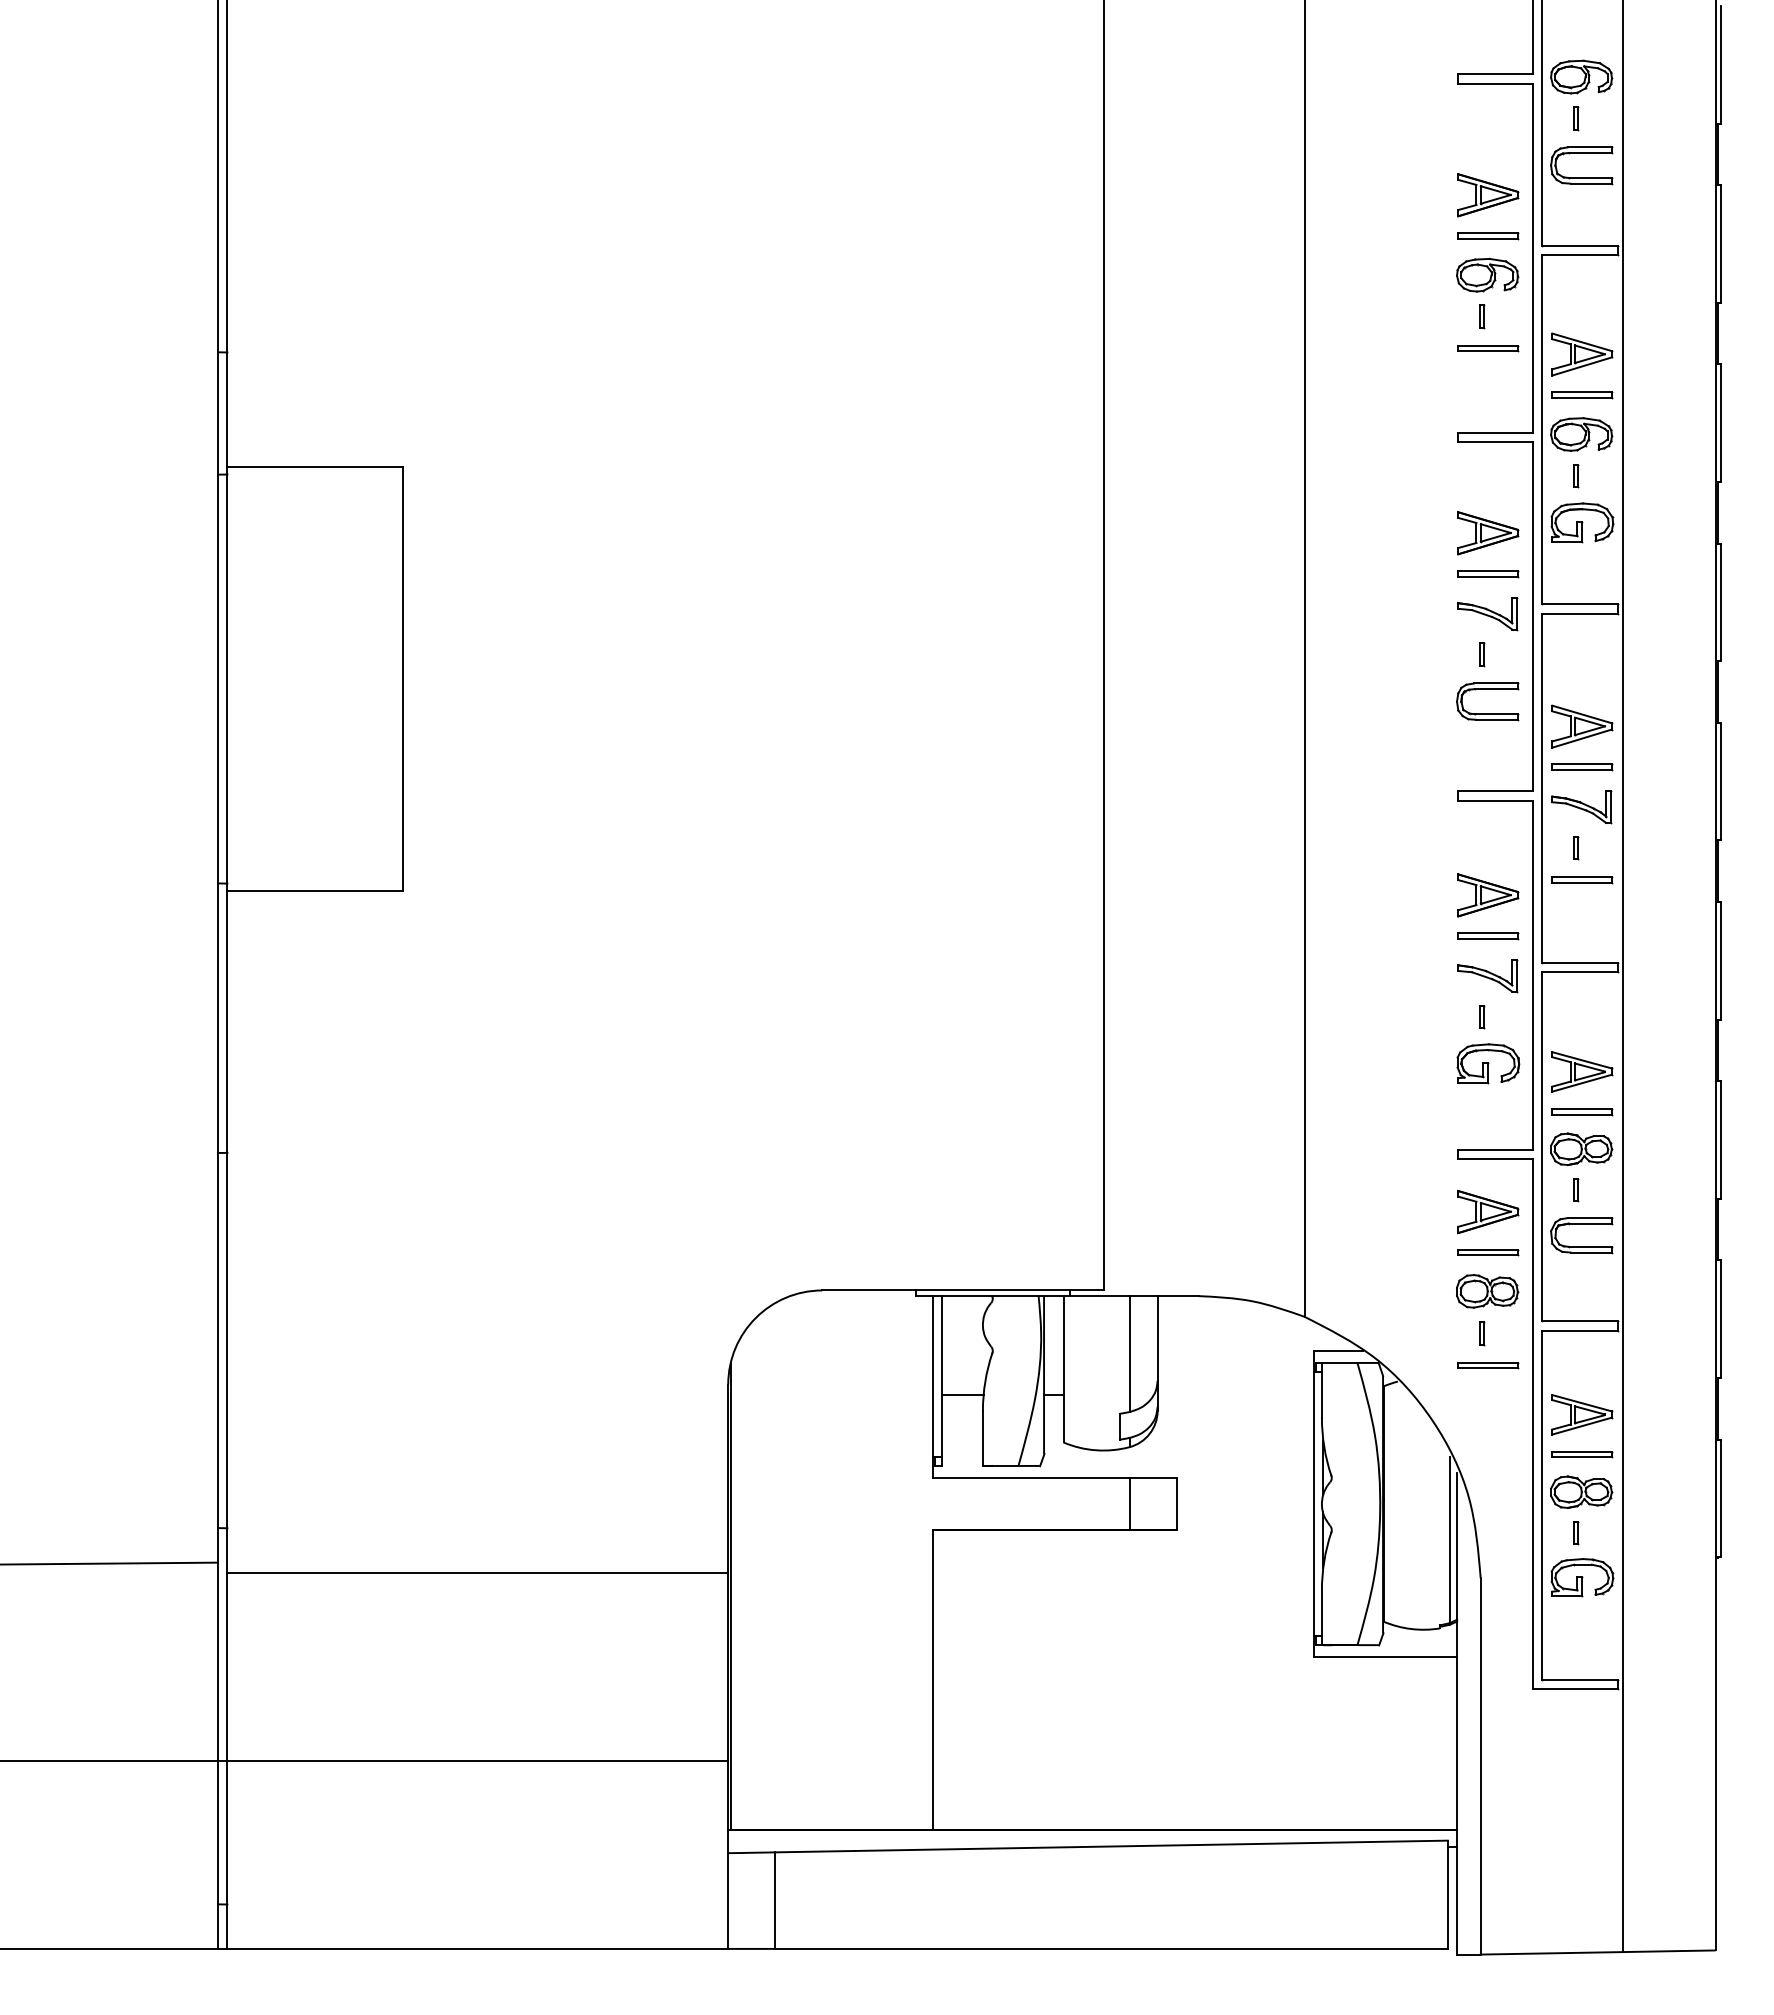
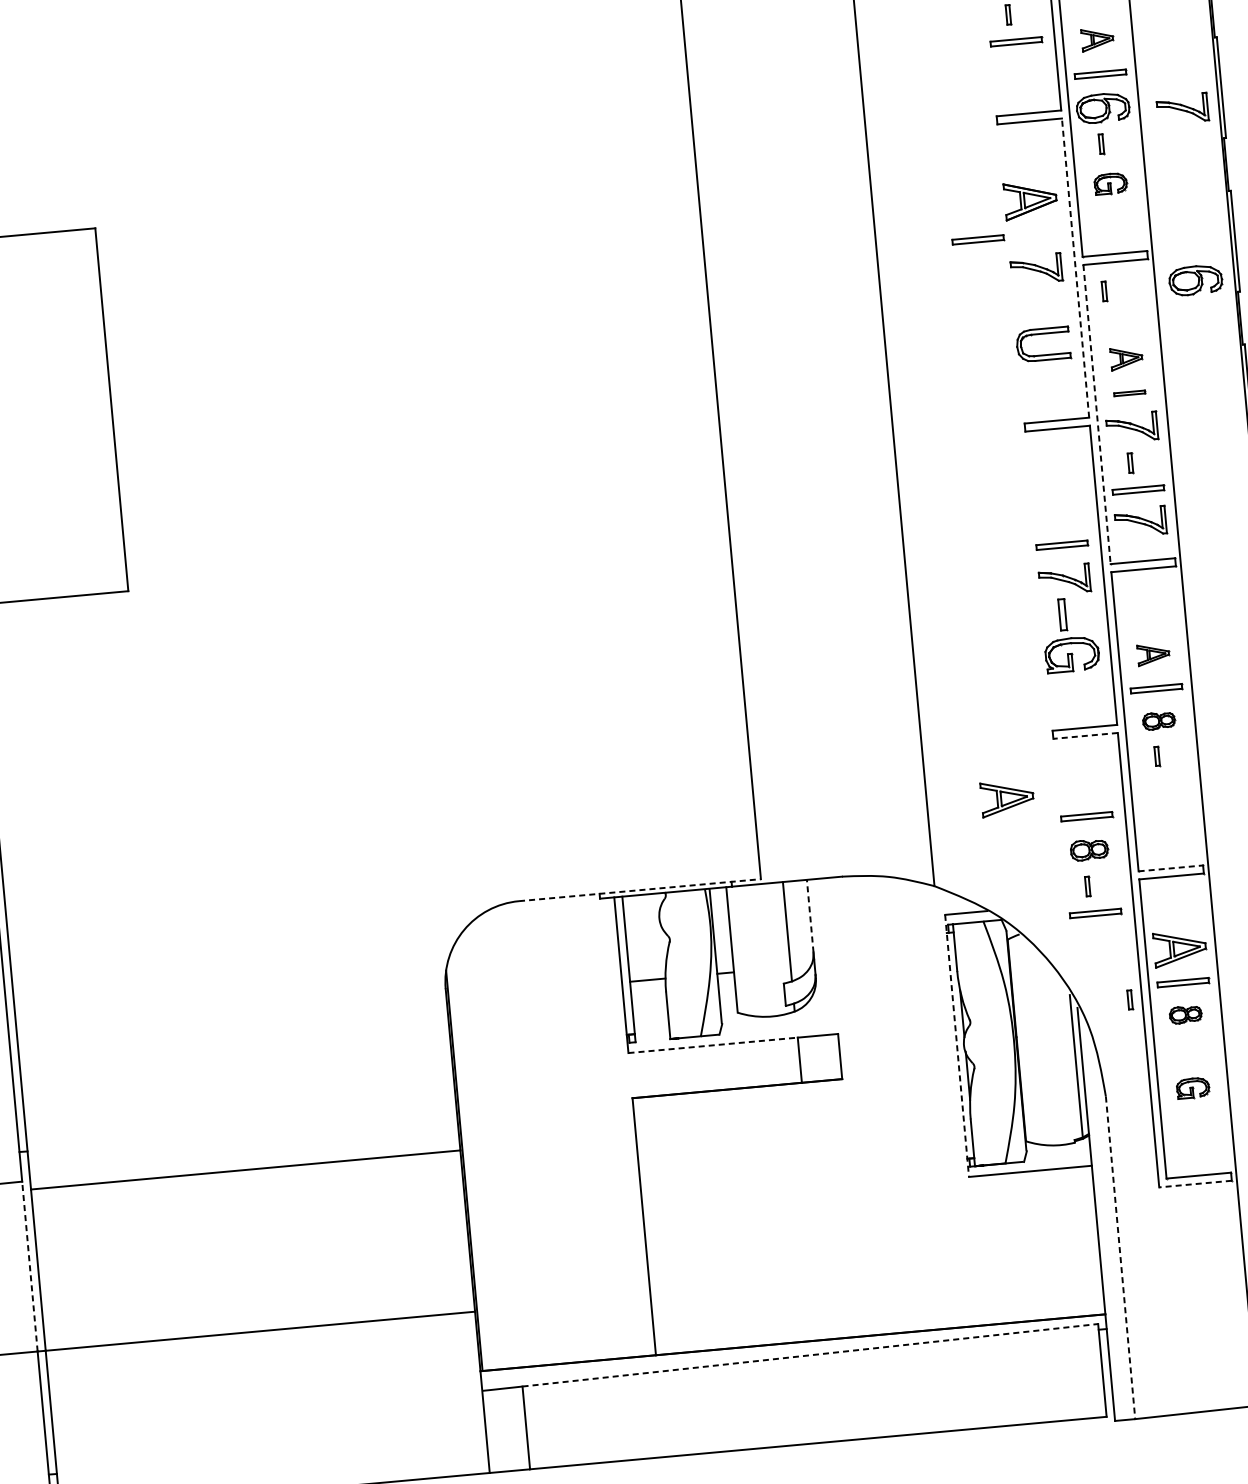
part: (1582, 354) -> (1097, 39), size x0.6
part: (1673, 444) -> (1182, 109), added
part: (1582, 522) -> (1110, 183), size x0.6
part: (1488, 574) -> (978, 240), moved
line: (1532, 616) -> (1075, 268), solid -> dashed
part: (1670, 643) -> (1195, 280), added
part: (1482, 654) -> (1105, 291), moved
part: (1582, 726) -> (1126, 358), size x0.6
part: (1582, 767) -> (1129, 393), size x0.6
line: (1542, 788) -> (1097, 414), solid -> dashed
part: (1488, 895) -> (1059, 510), removed
part: (1581, 917) -> (1140, 522), added
part: (1482, 1017) -> (1063, 615), size x1.6
part: (1582, 1071) -> (1153, 654), size x0.6
part: (1581, 1149) -> (1158, 721), size x0.6
line: (1495, 1158) -> (1085, 735), solid -> dashed
part: (1488, 1212) -> (1084, 782), removed
part: (1398, 1222) -> (1007, 797), added
part: (1581, 1224) -> (1164, 785), removed
line: (963, 1290) -> (640, 890), solid -> dashed
part: (1487, 1291) -> (1089, 850), size x0.7
line: (1579, 1321) -> (1170, 868), solid -> dashed
line: (1157, 1337) -> (810, 915), solid -> dashed
line: (1031, 1477) -> (712, 1045), solid -> dashed
part: (1581, 1491) -> (1185, 1014), size x0.6
line: (1313, 1504) -> (956, 1046), solid -> dashed
part: (1576, 1533) -> (1130, 1000), moved
part: (1582, 1577) -> (1193, 1087), size x0.6
line: (217, 1661) -> (29, 1266), solid -> dashed
line: (1574, 1688) -> (1194, 1183), solid -> dashed
line: (1480, 1766) -> (1120, 1257), solid -> dashed
line: (1112, 1846) -> (811, 1355), solid -> dashed

